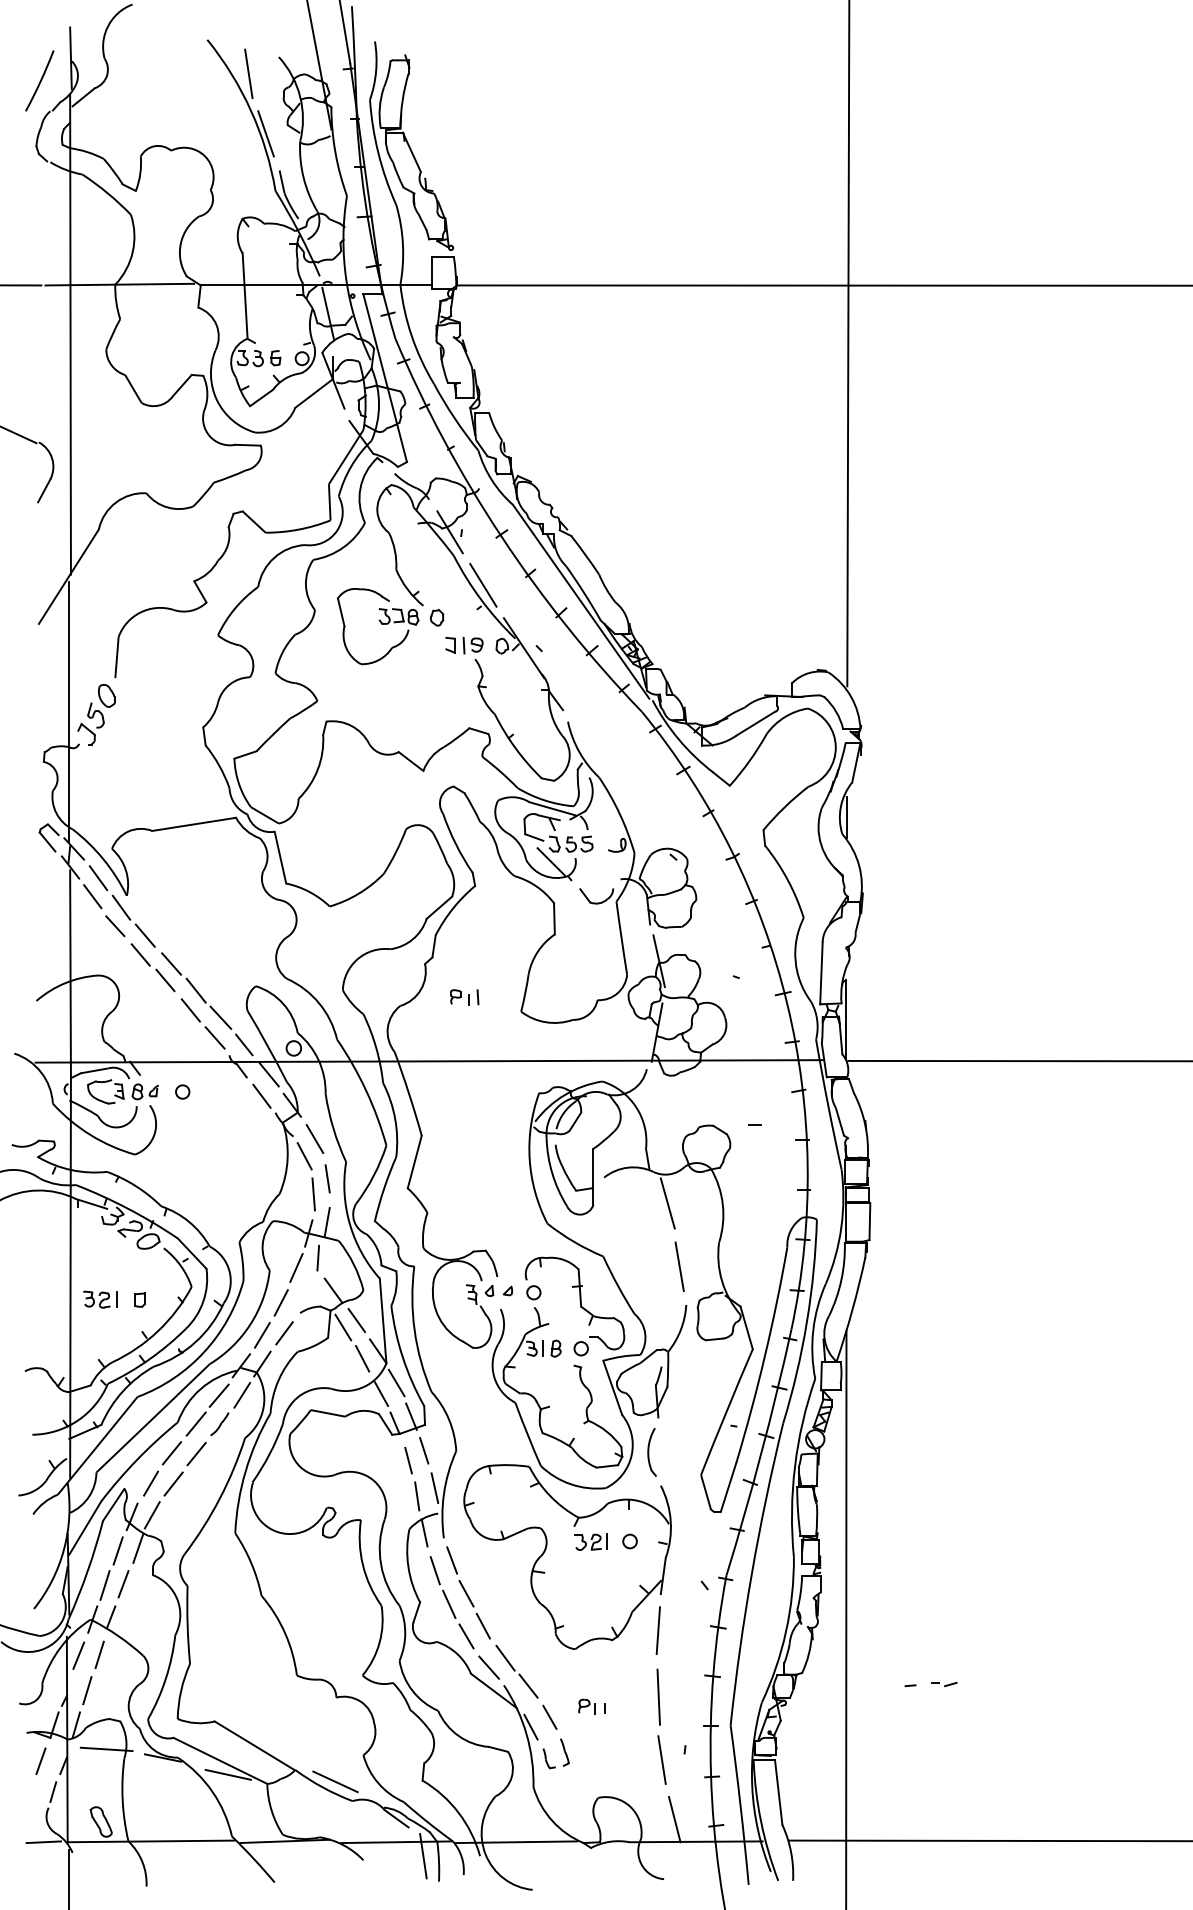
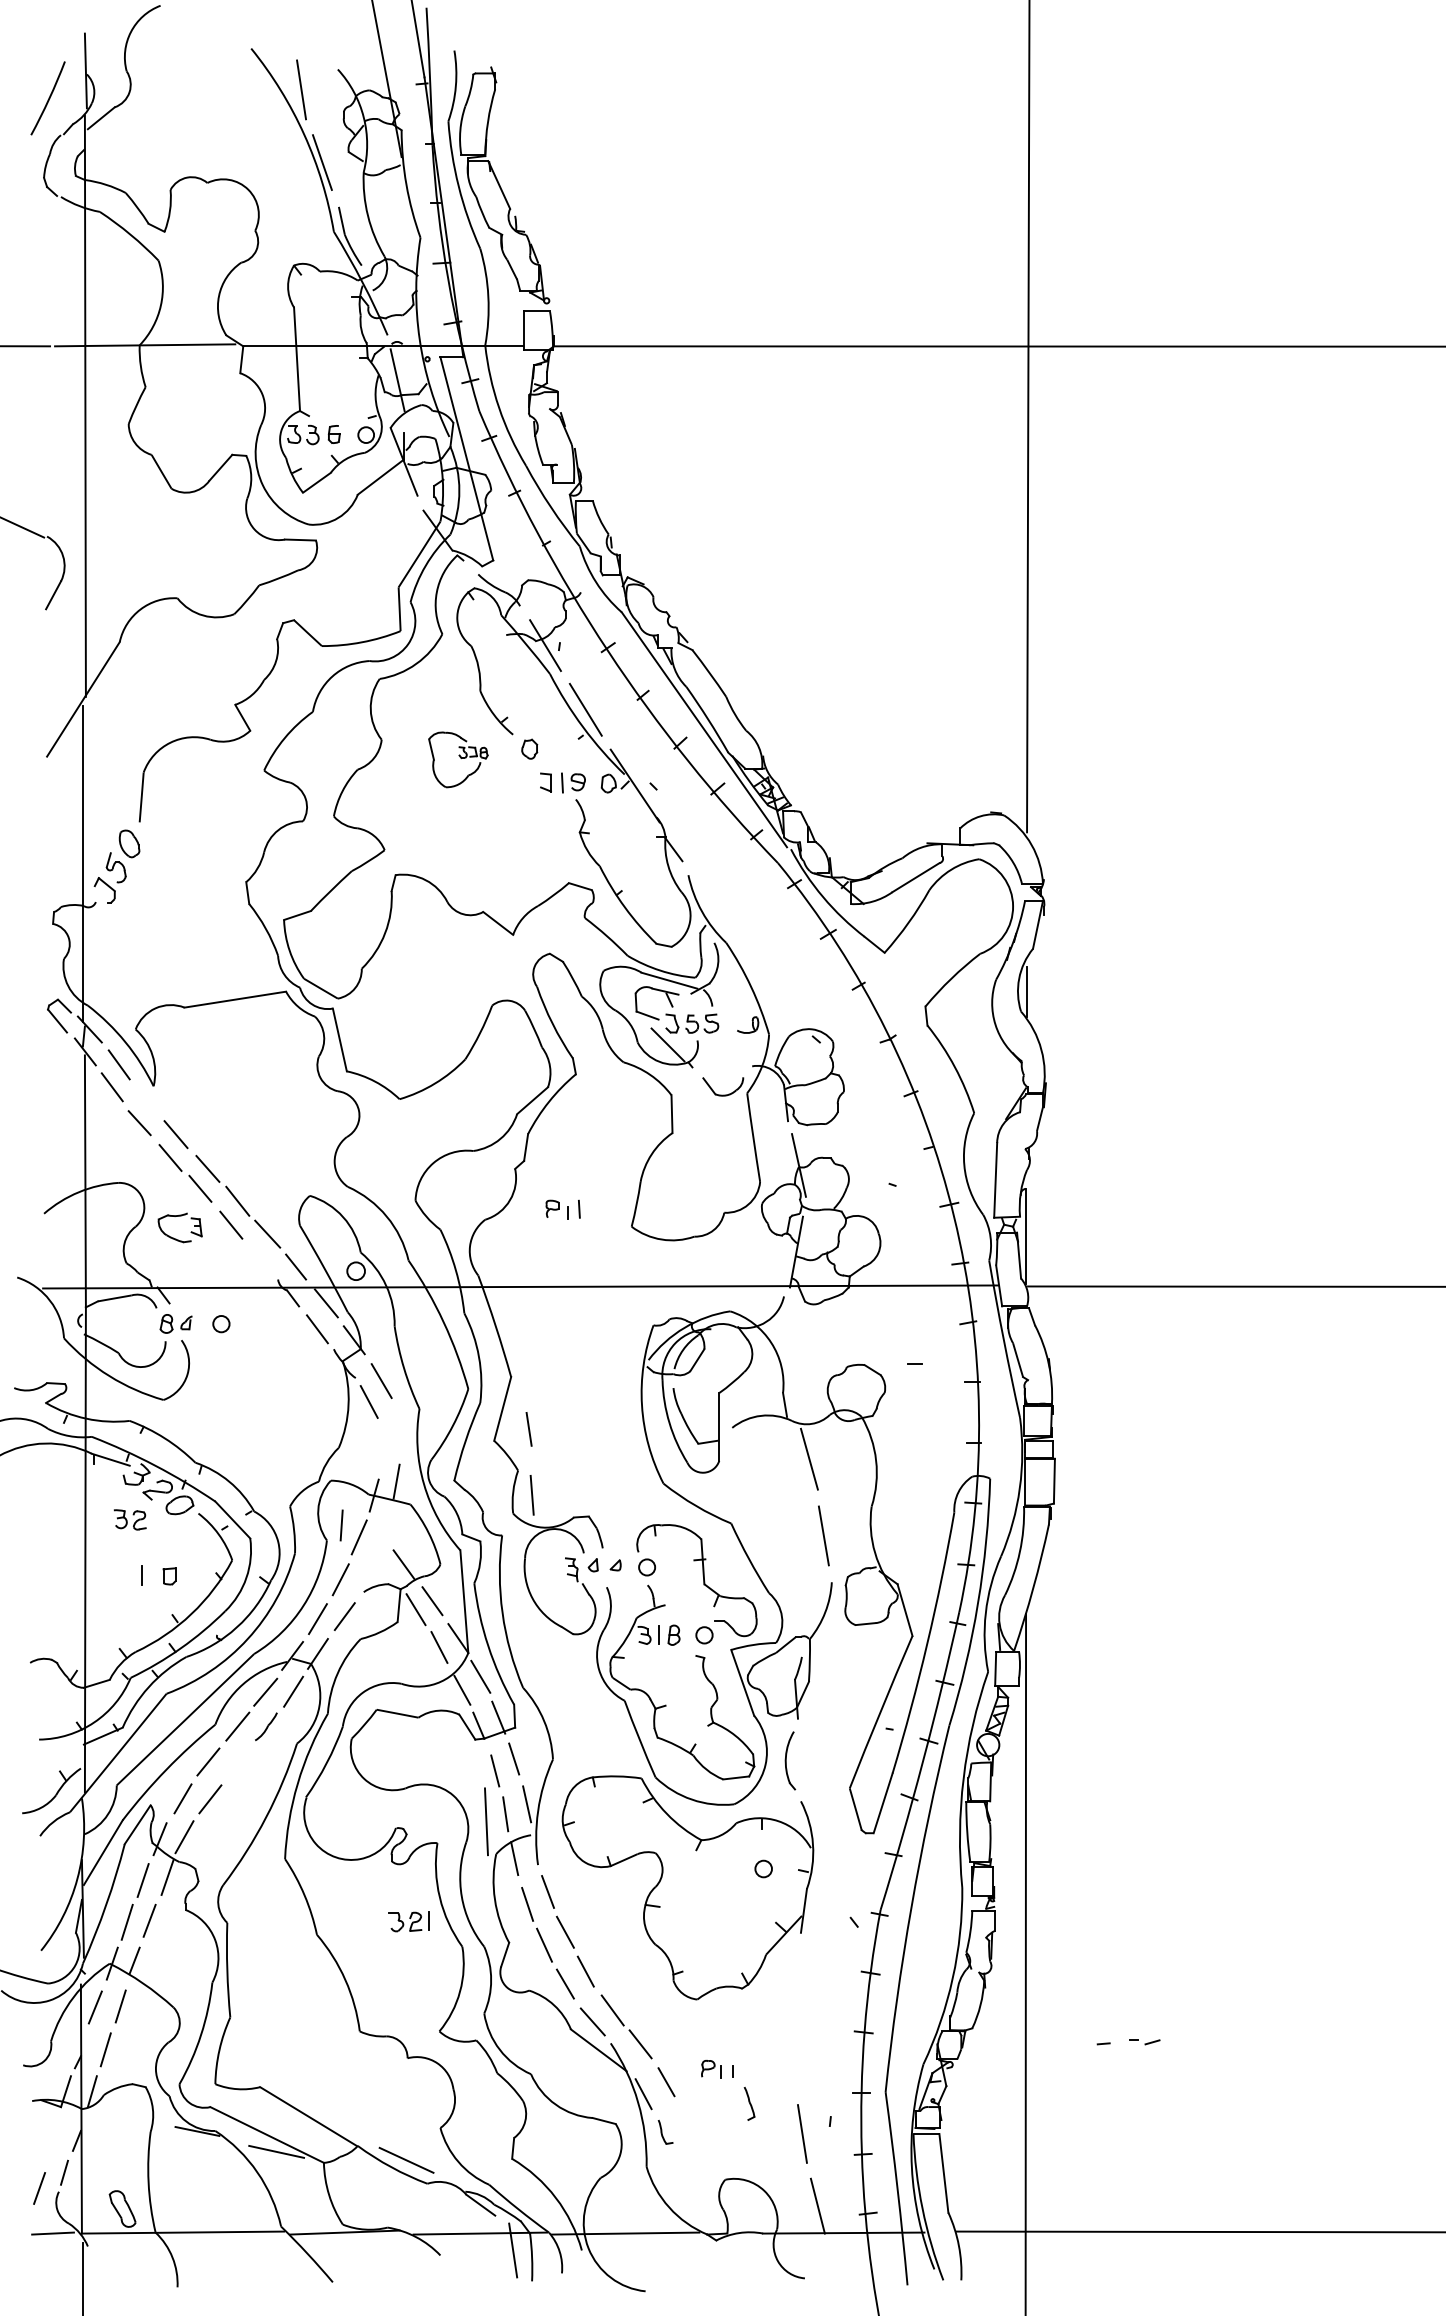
part: (378, 626) -> (458, 759), size x0.6
line: (120, 907) -> (146, 1100), removed
line: (214, 1037) -> (260, 1258), removed
part: (105, 1082) -> (179, 1216), moved
line: (327, 1178) -> (528, 1429), moved
line: (313, 1194) -> (531, 1495), moved
line: (318, 1258) -> (341, 1525), moved
part: (96, 1299) -> (129, 1519), moved
line: (196, 1453) -> (238, 1762), removed
part: (590, 1541) -> (408, 1921), moved
line: (657, 1630) -> (797, 1976), removed
line: (658, 1696) -> (486, 1821), moved
line: (106, 1749) -> (128, 2121), removed
part: (564, 1752) -> (749, 2103), moved
line: (40, 1761) -> (39, 2188), moved

